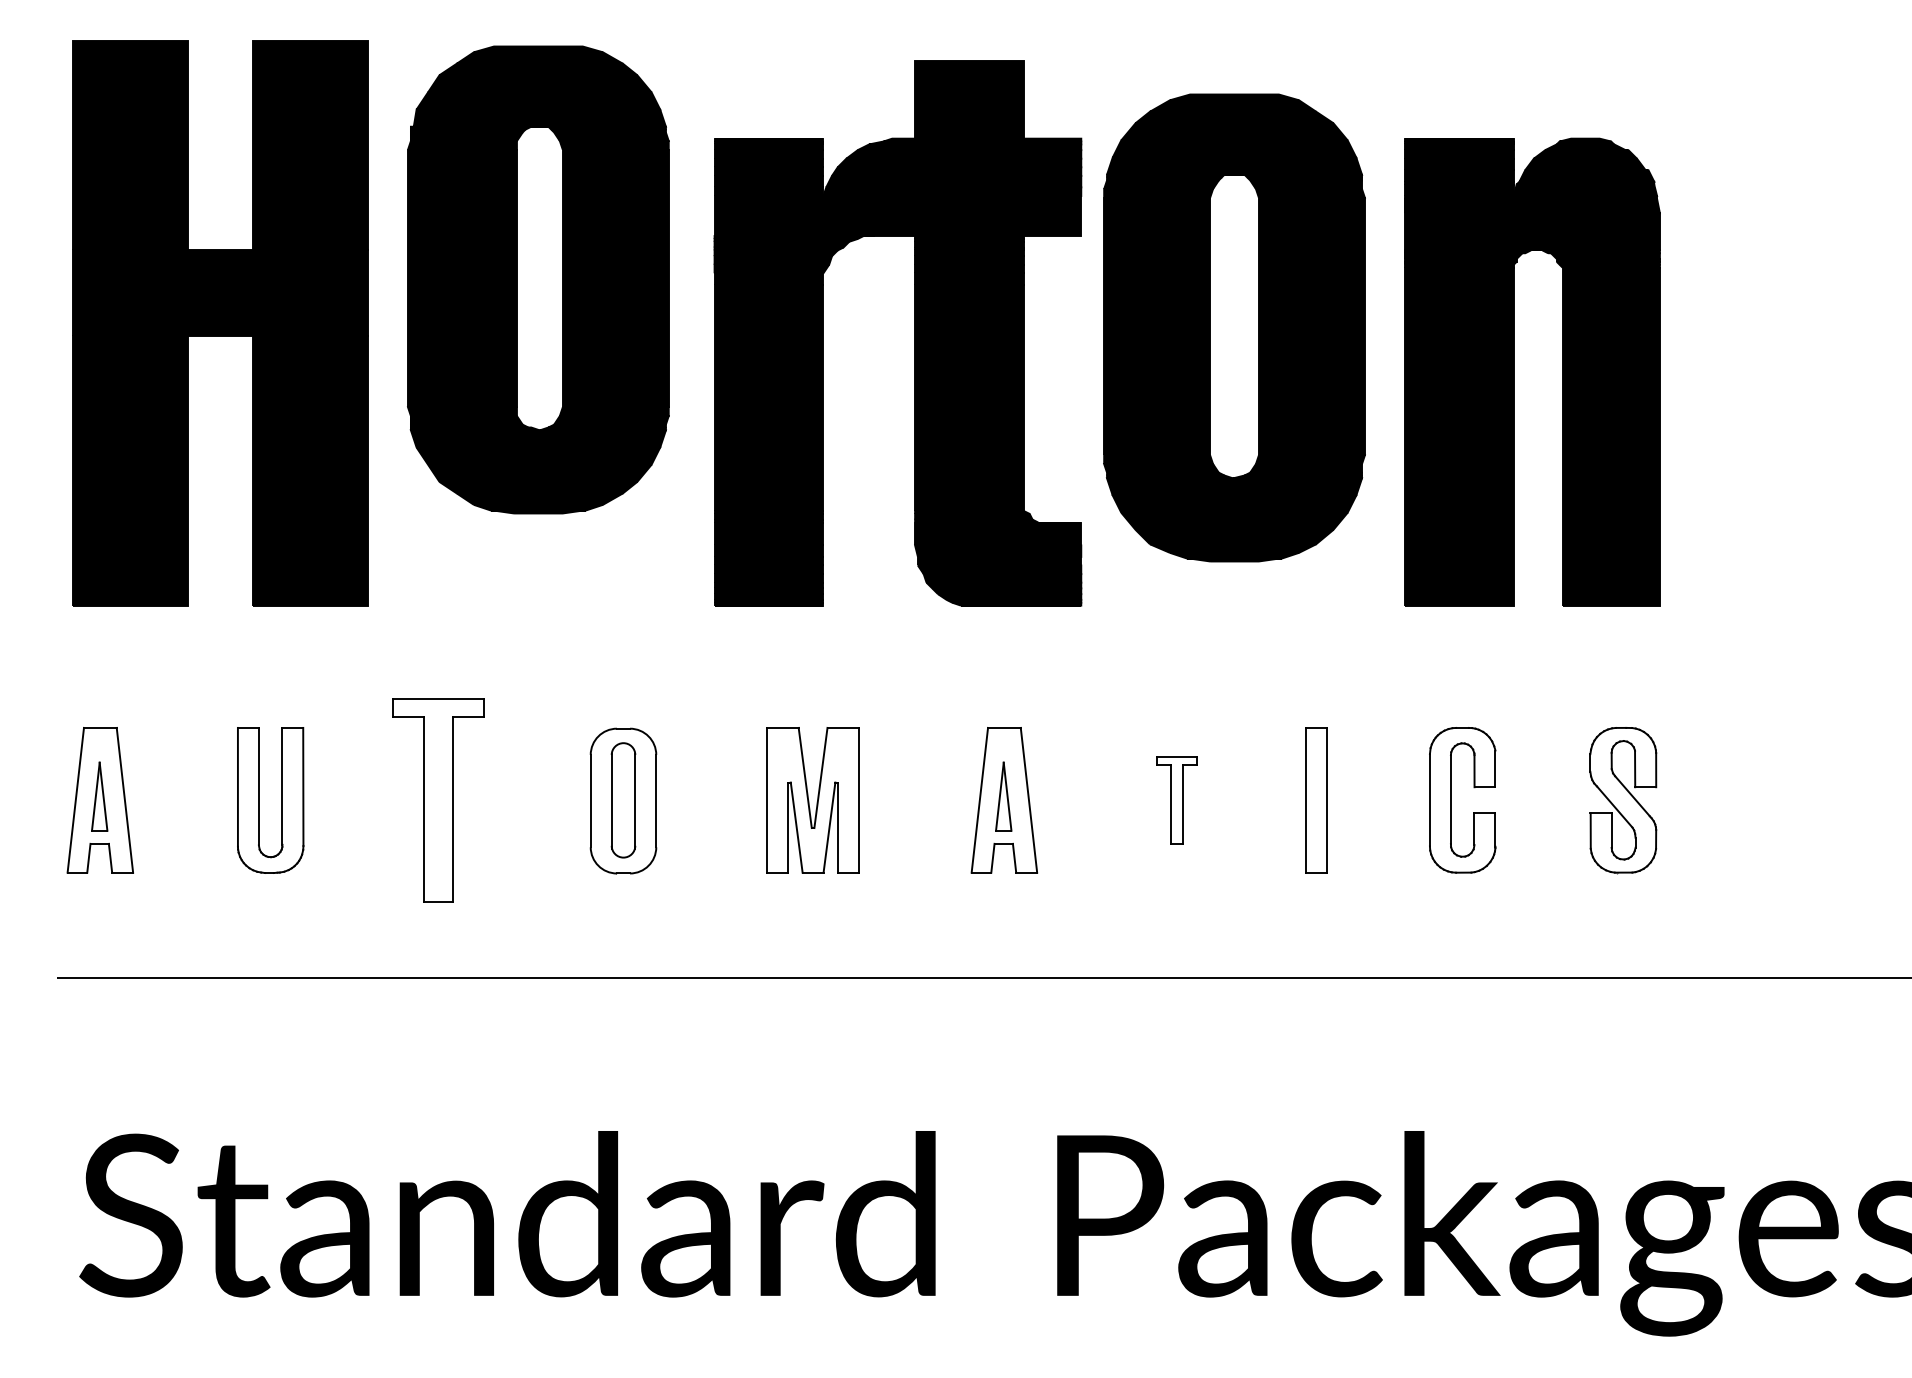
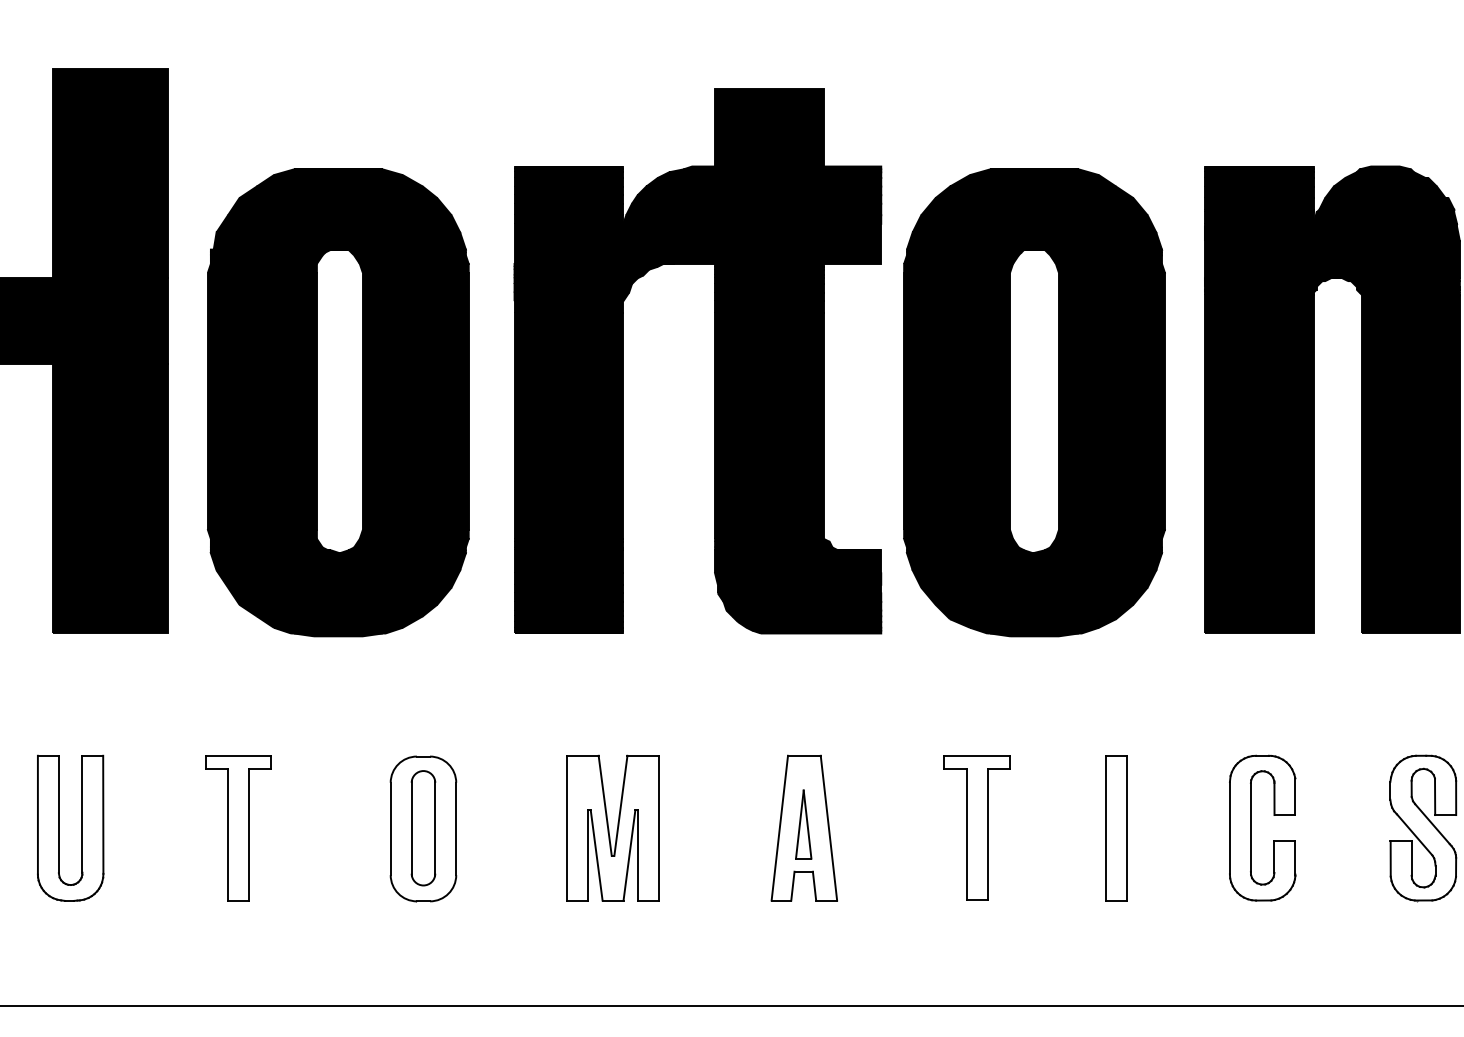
part: (538, 279) -> (338, 402), moved
part: (1234, 327) -> (1034, 402), moved
part: (438, 800) -> (238, 828), size x0.71
part: (1176, 800) -> (976, 828), size x1.67

